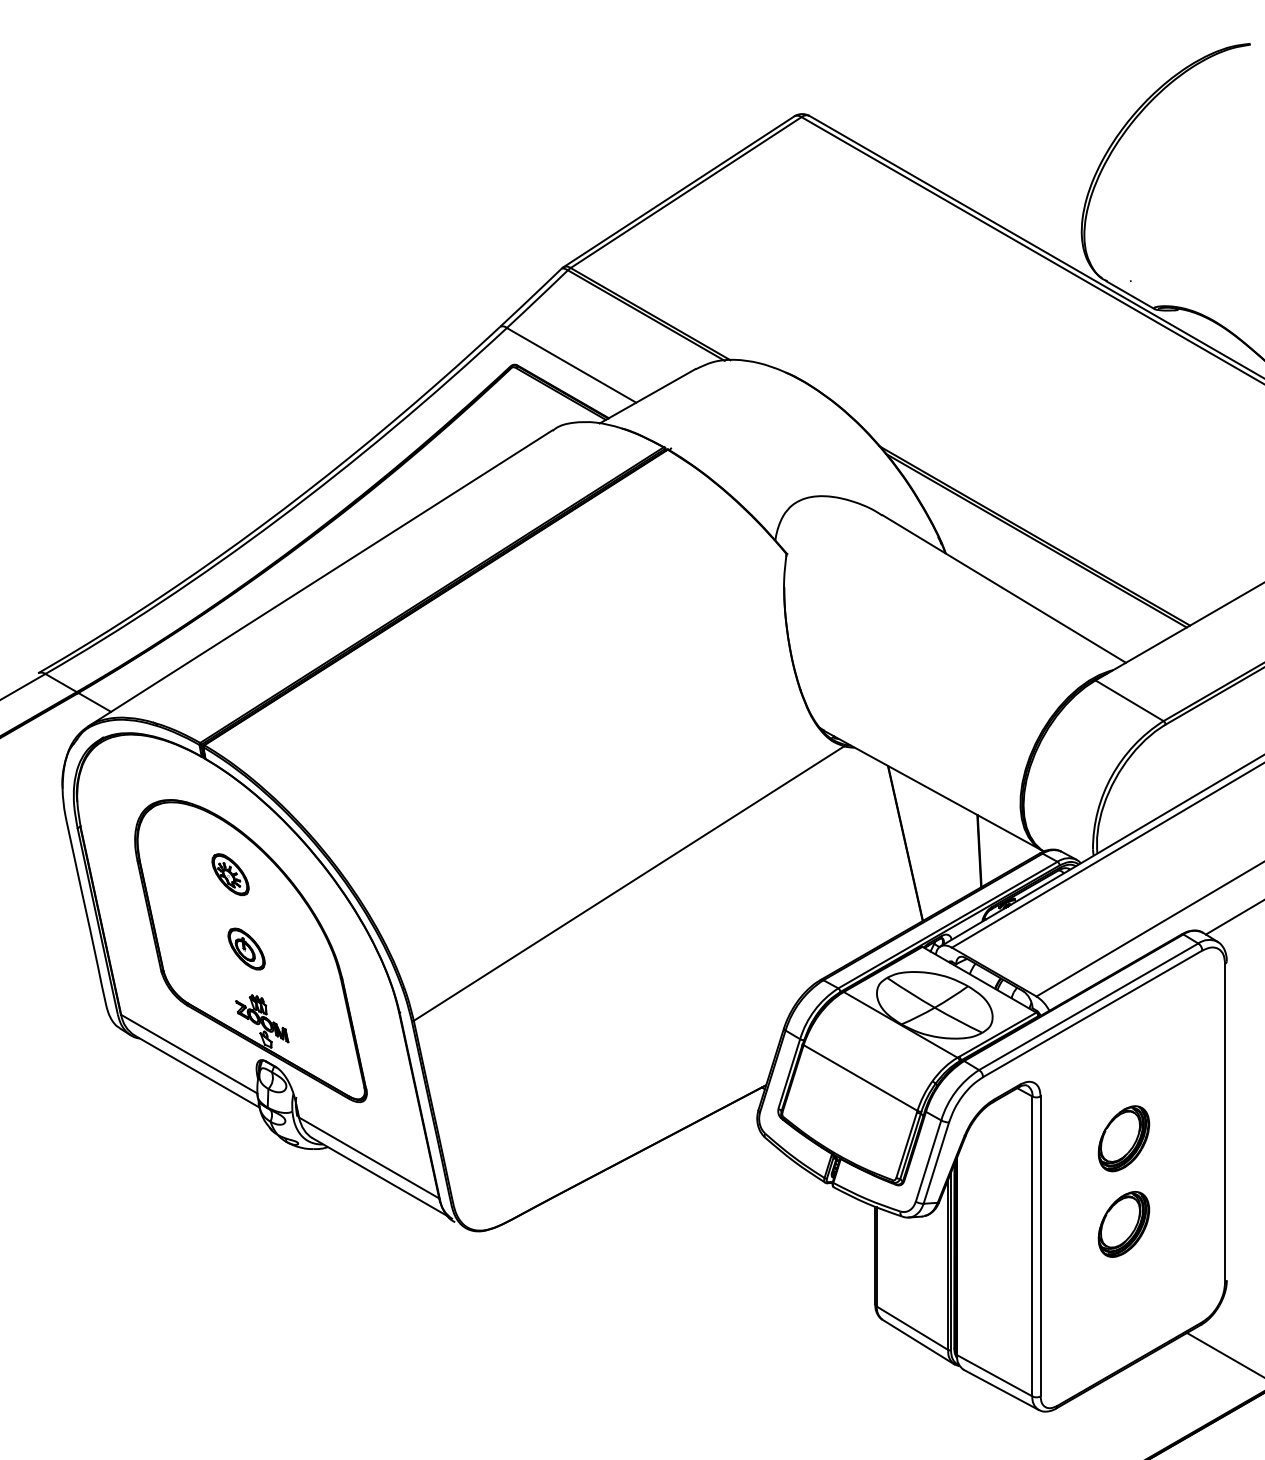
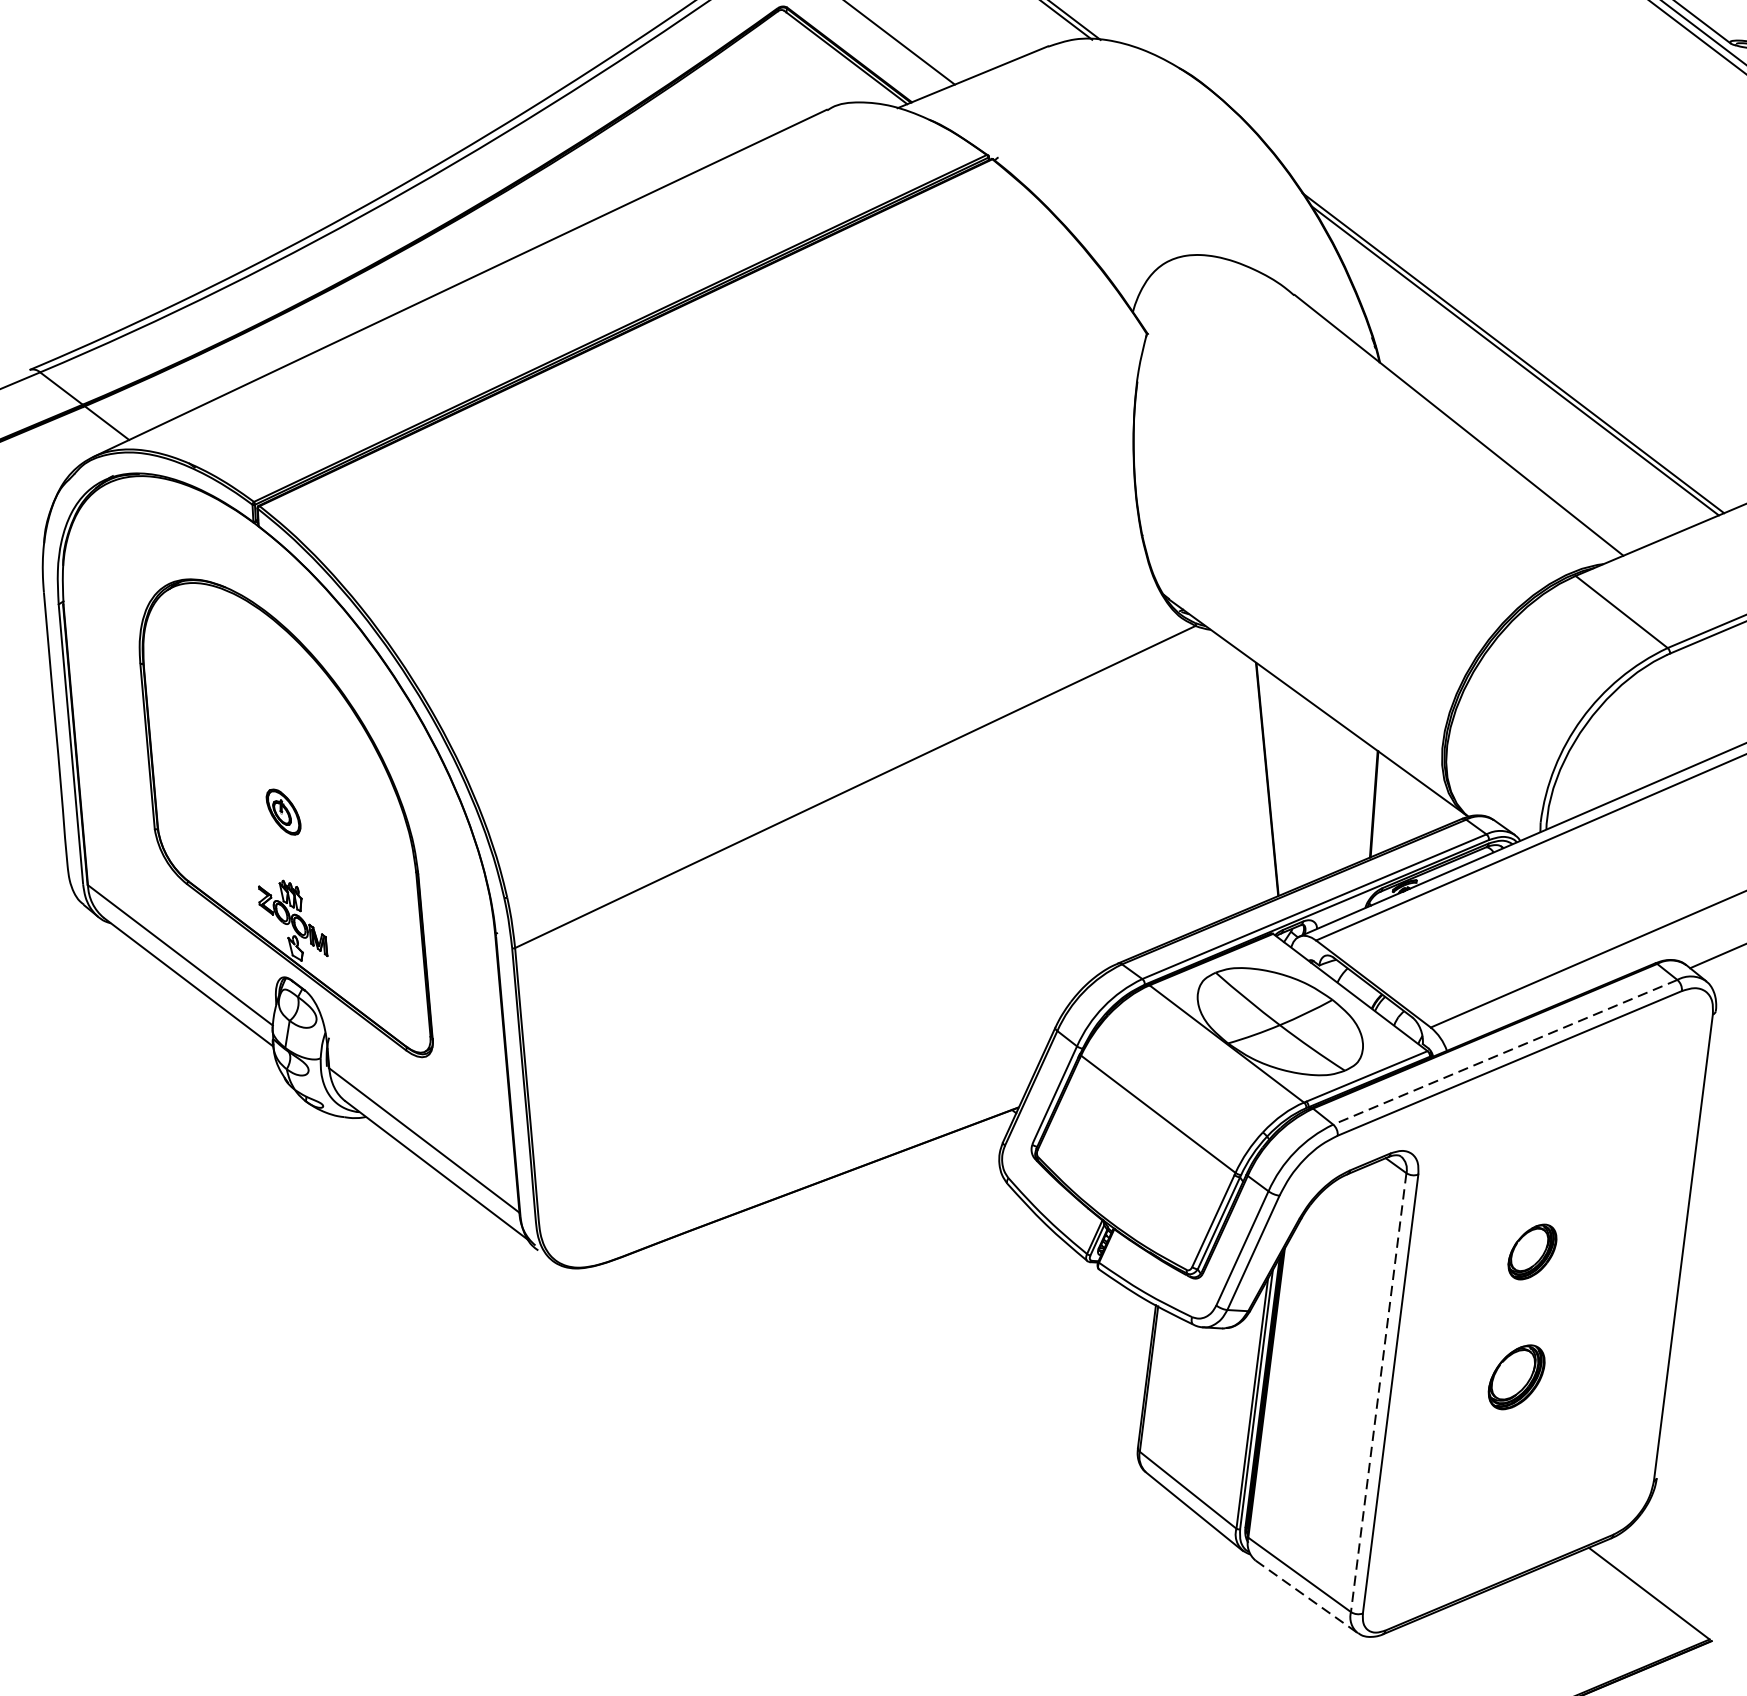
part: (230, 874) -> (273, 700), removed
part: (246, 948) -> (283, 811), size x0.7
line: (1088, 1006) -> (1505, 1051), solid -> dashed
part: (1123, 1138) -> (1531, 1251), size x0.6
part: (1123, 1224) -> (1515, 1377), size x0.7
line: (1032, 1246) -> (1378, 1392), solid -> dashed
line: (1001, 1390) -> (1306, 1597), solid -> dashed

